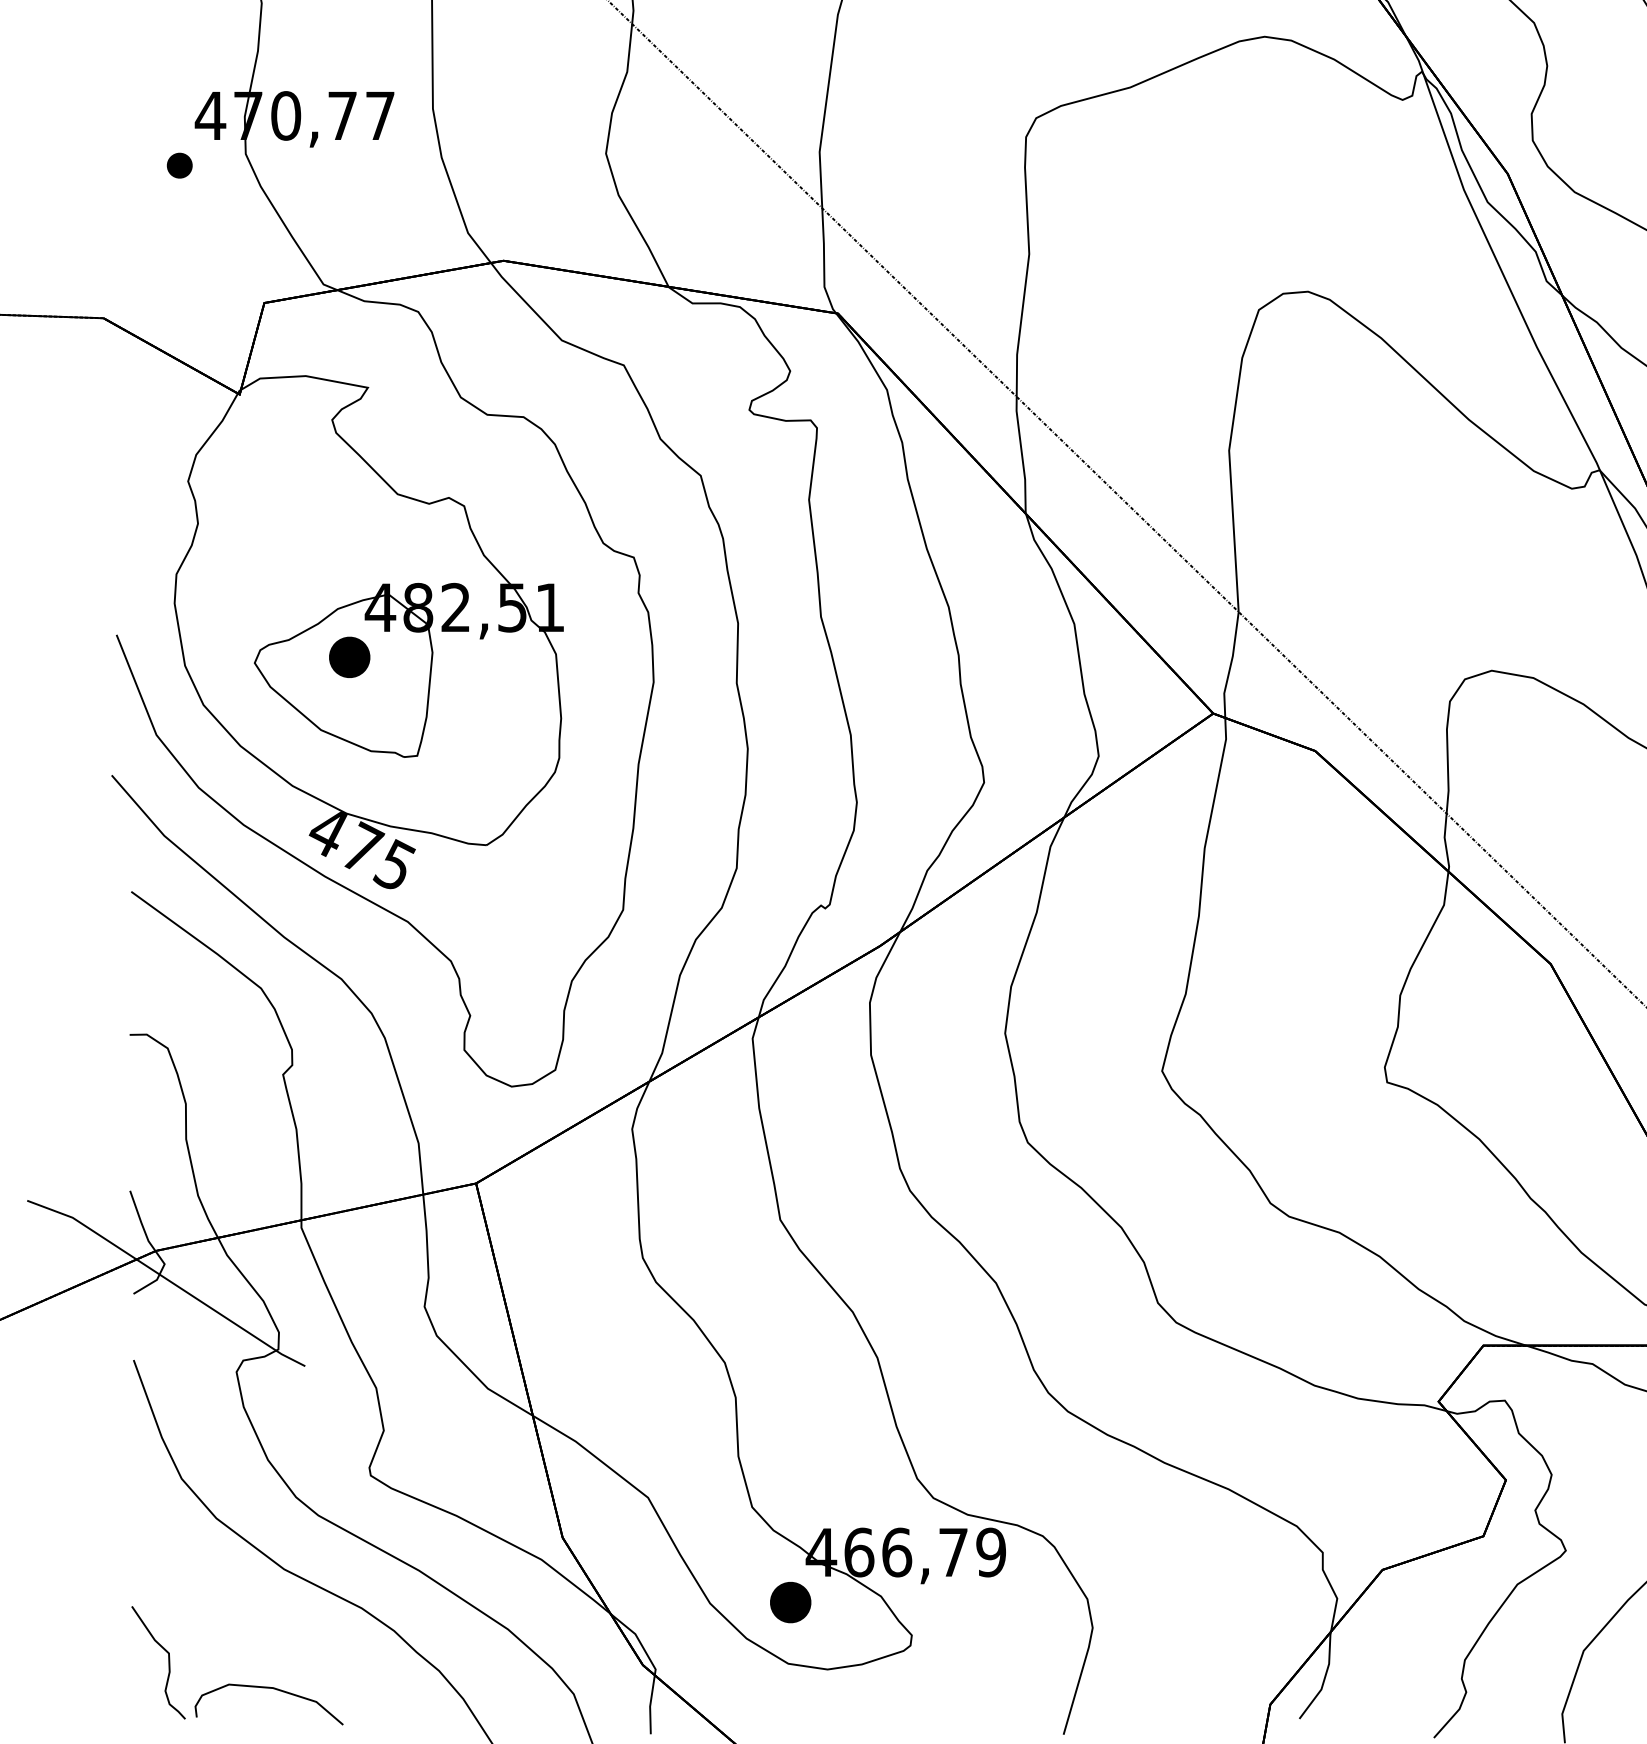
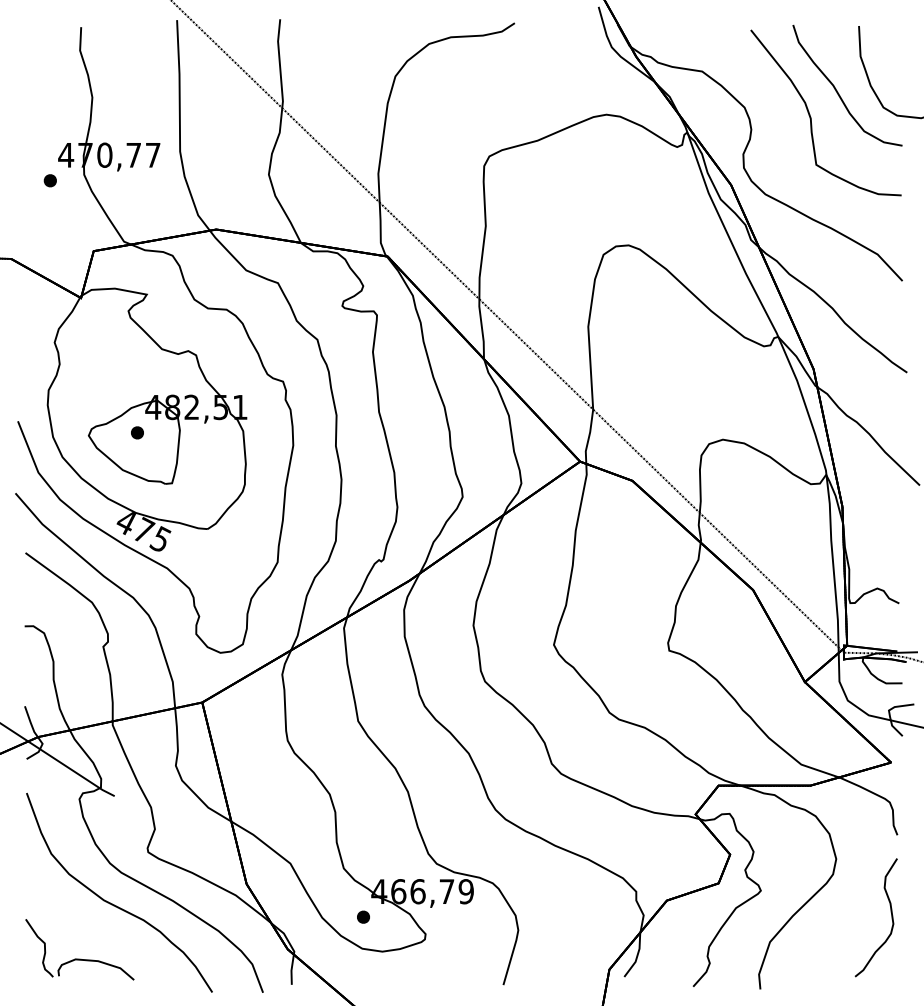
part: (349, 656) -> (137, 432), size x0.62
part: (790, 1600) -> (363, 916), size x0.62

